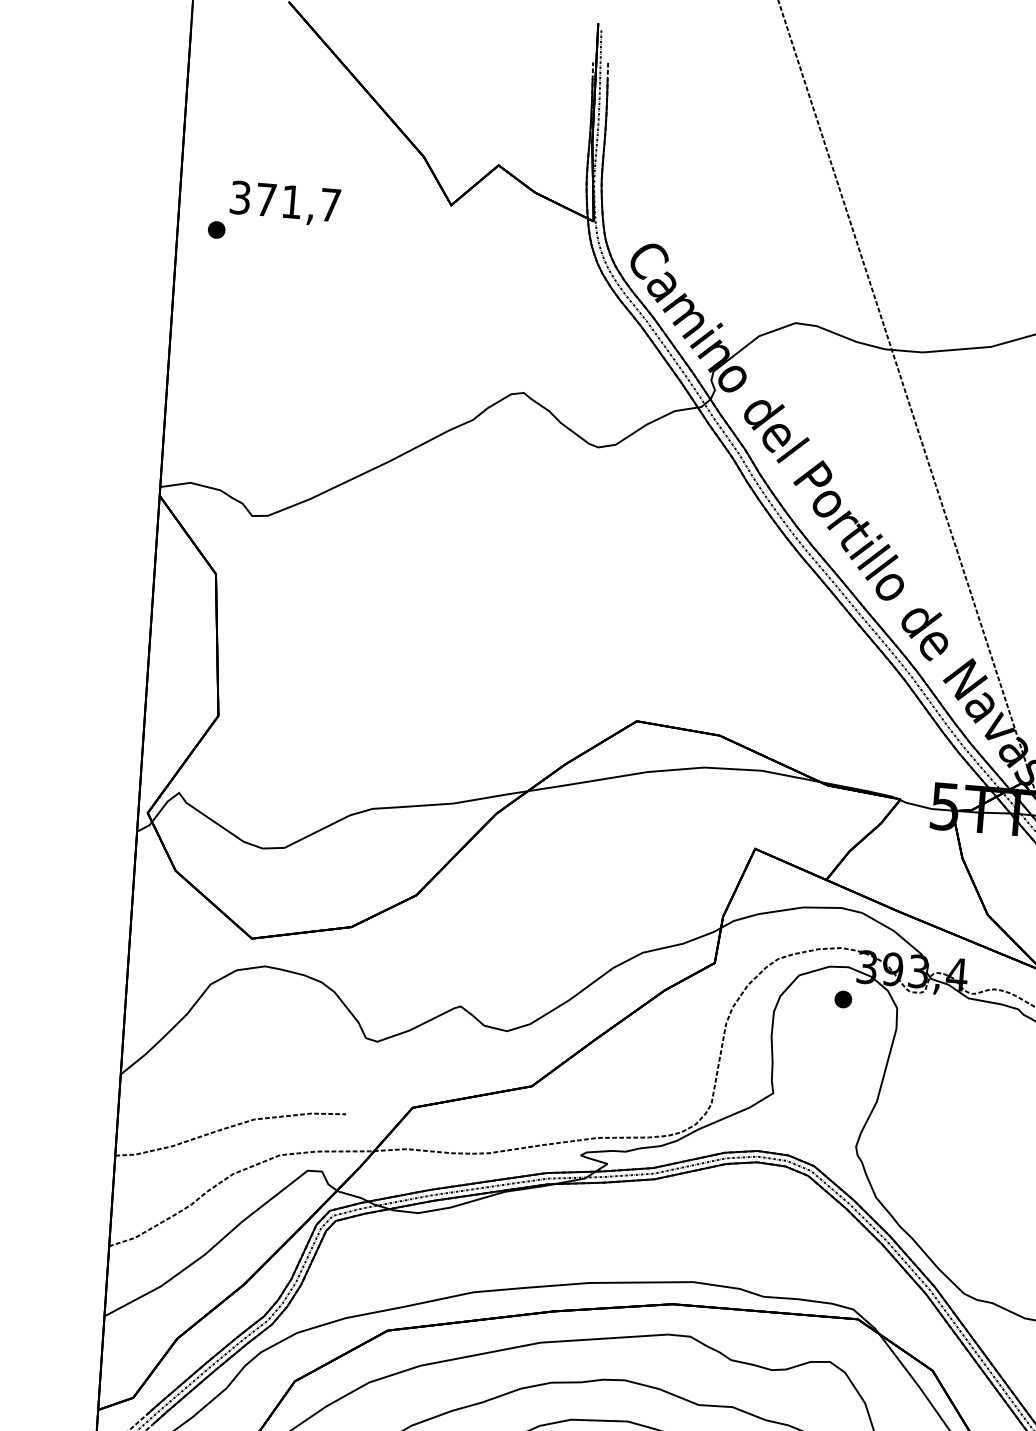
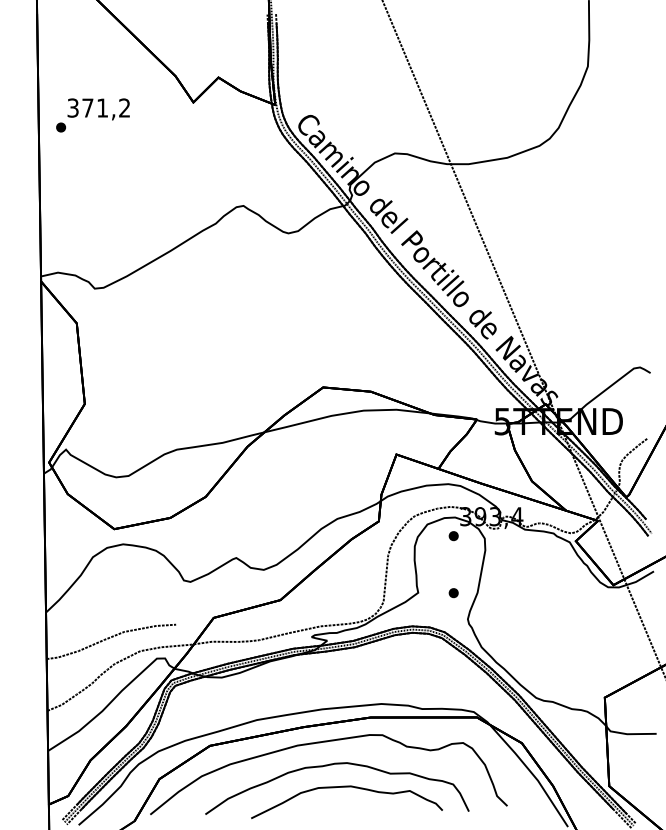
text: (330, 204) -> (124, 107), 371,7 -> 371,2
part: (834, 1099) -> (453, 593), added

